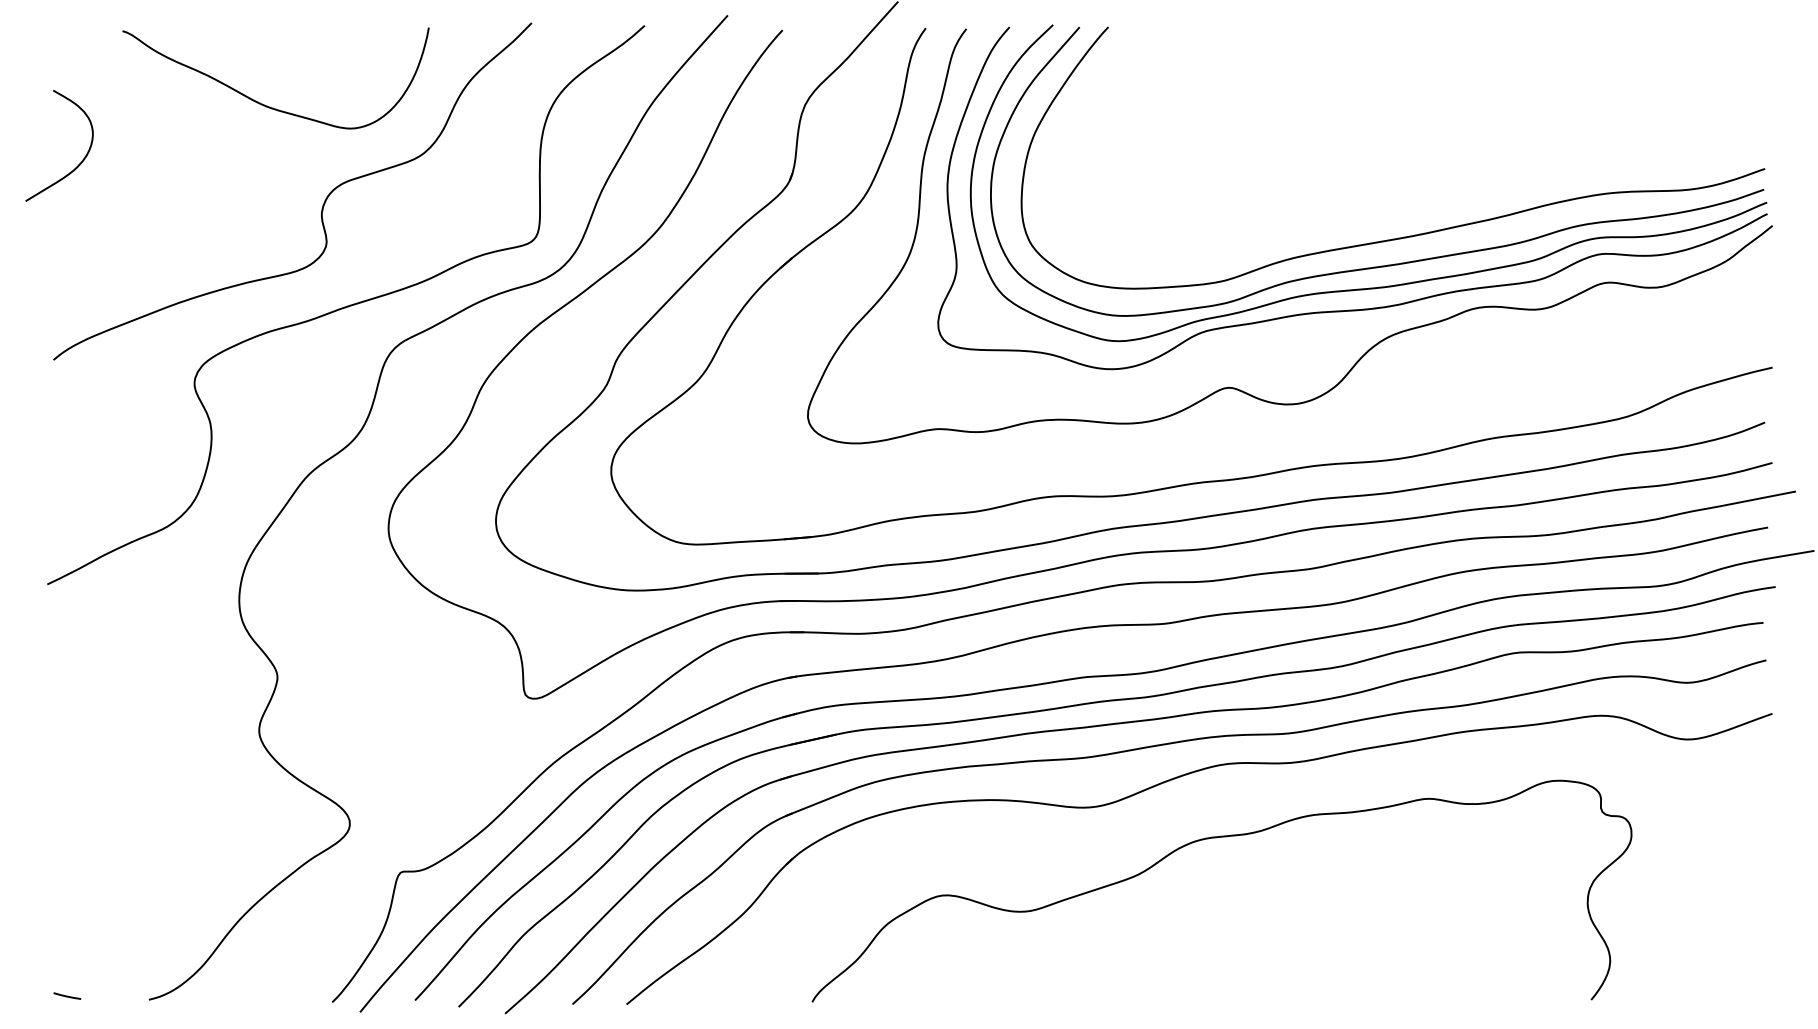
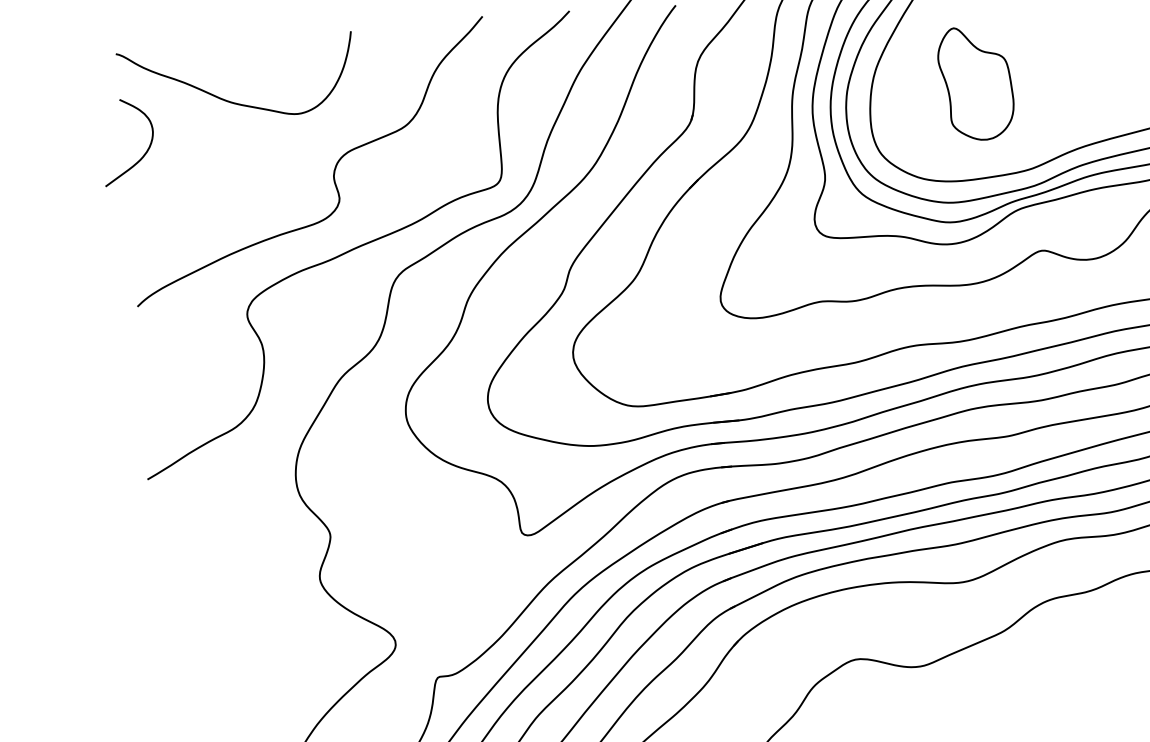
curve: (267, 105) -> (232, 101), moved
part: (1162, 163) -> (976, 82), added

